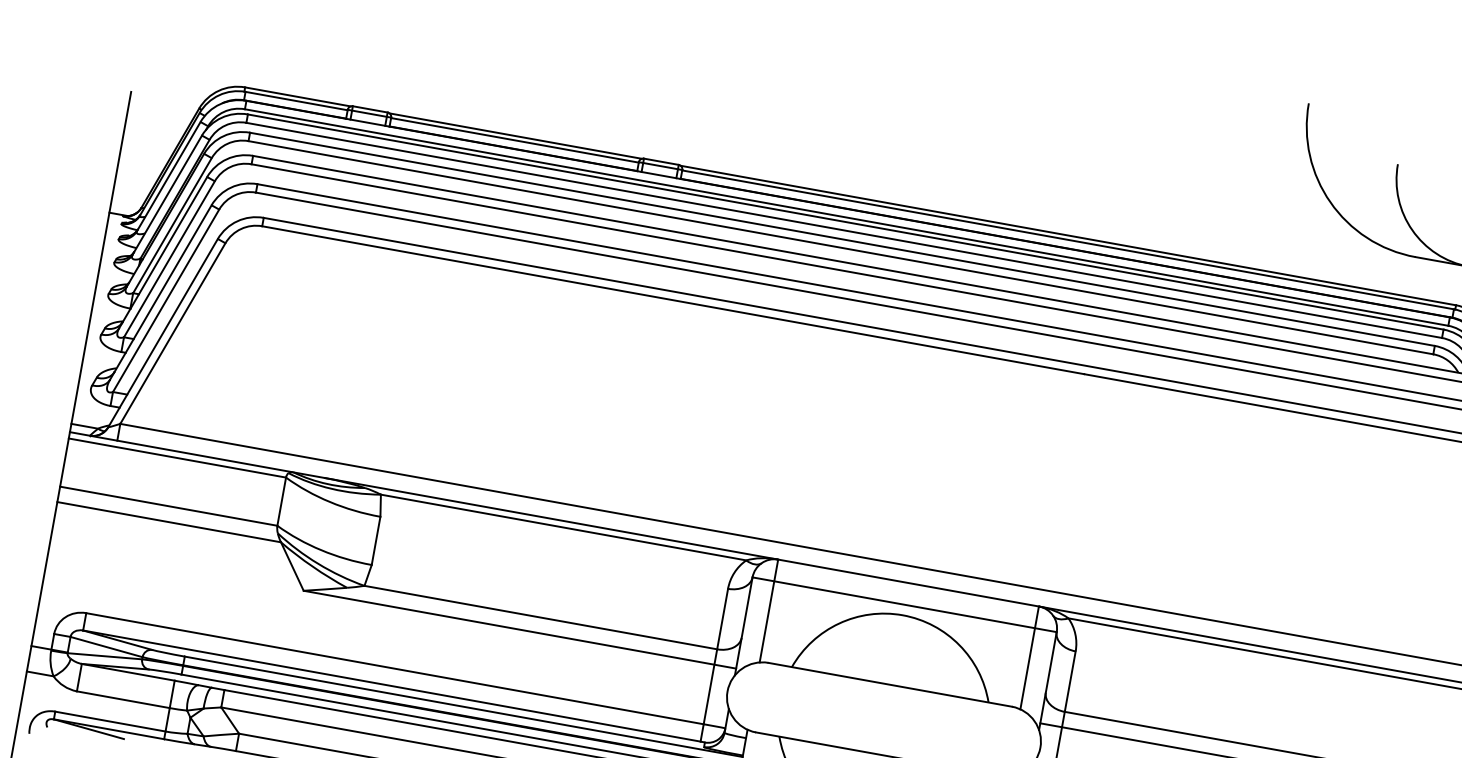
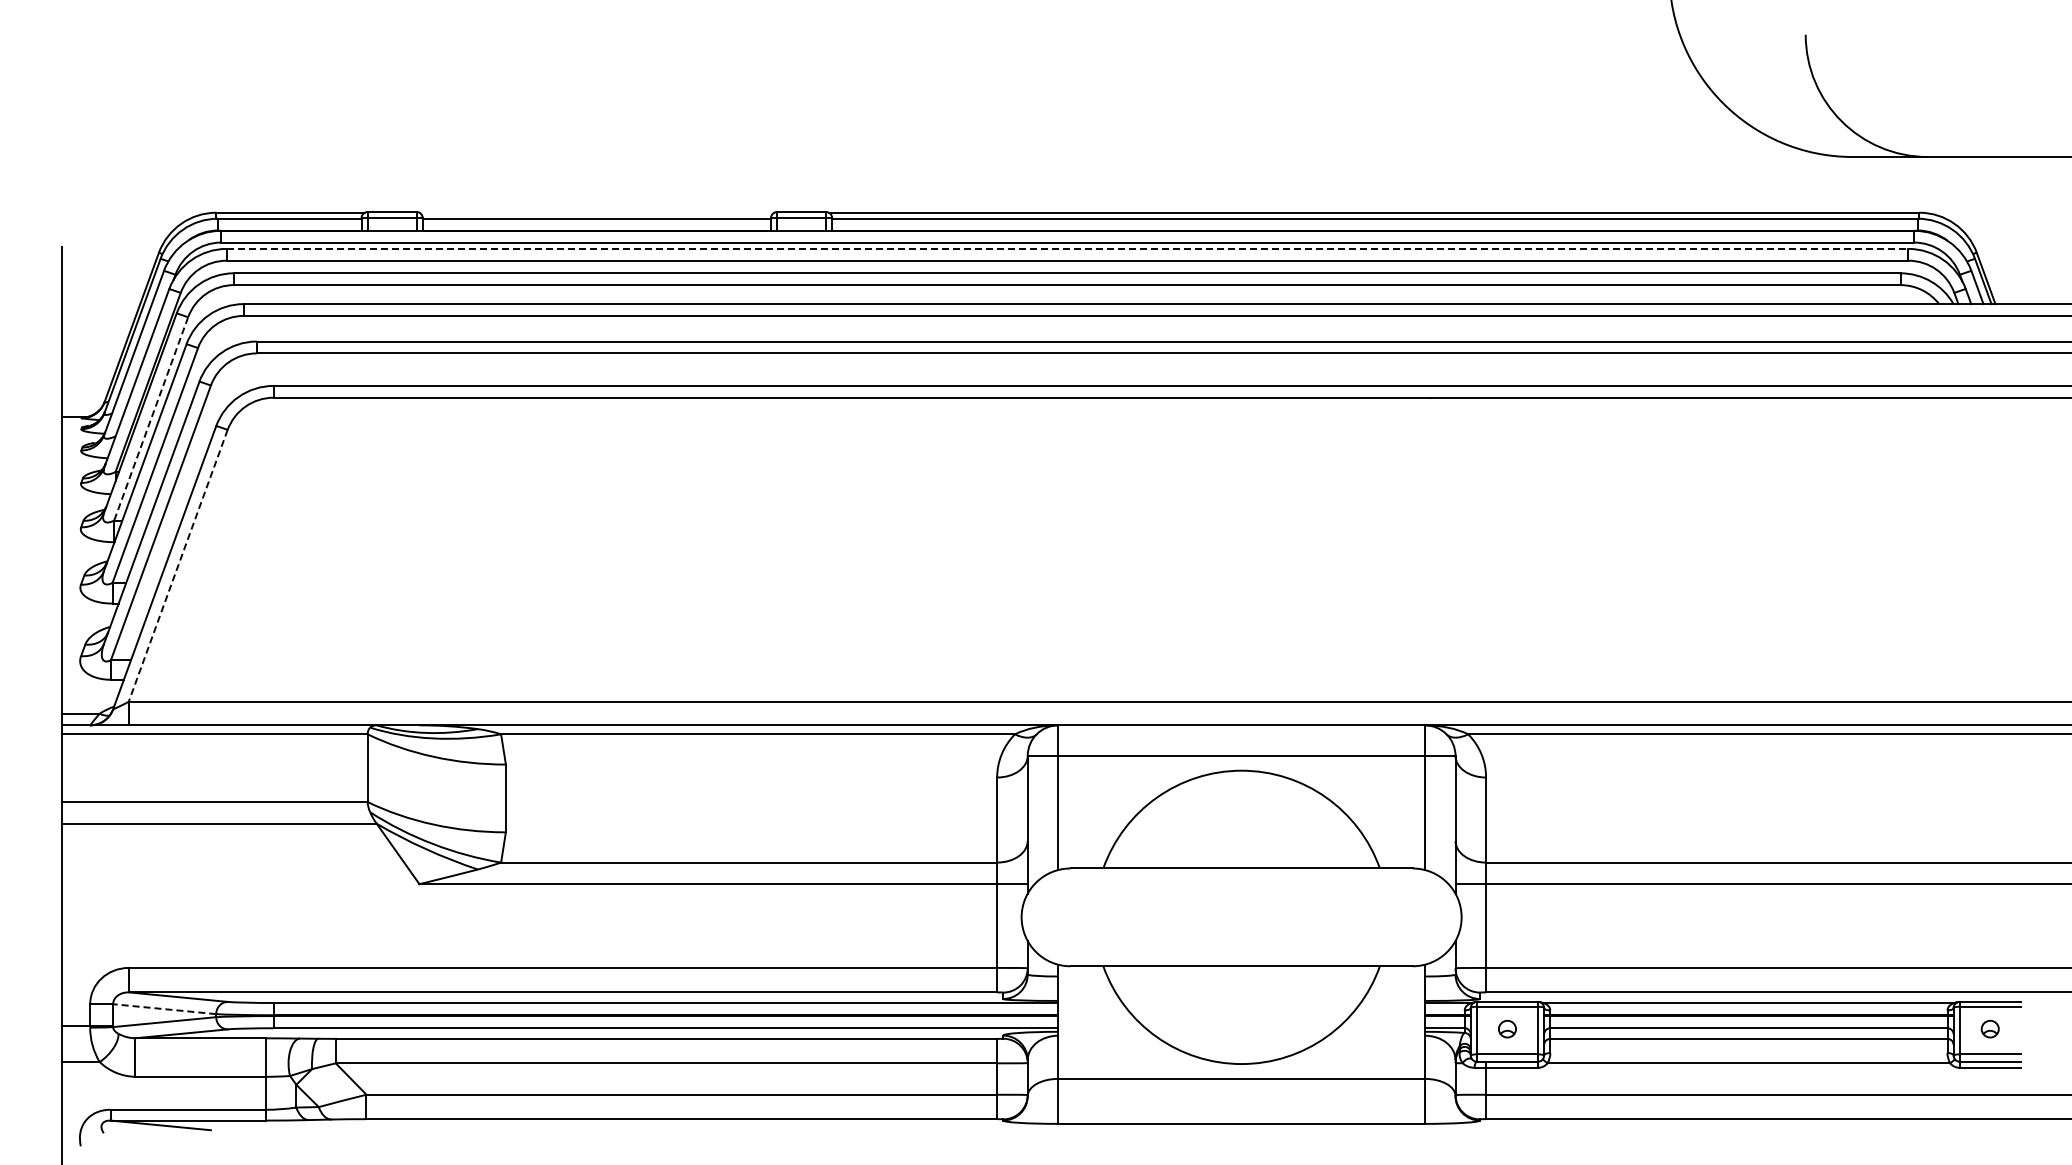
line: (515, 135) -> (596, 212), removed
line: (845, 221) -> (1067, 248), solid -> dashed
line: (172, 226) -> (151, 419), solid -> dashed
line: (173, 333) -> (178, 565), solid -> dashed
line: (106, 647) -> (164, 1009), solid -> dashed

